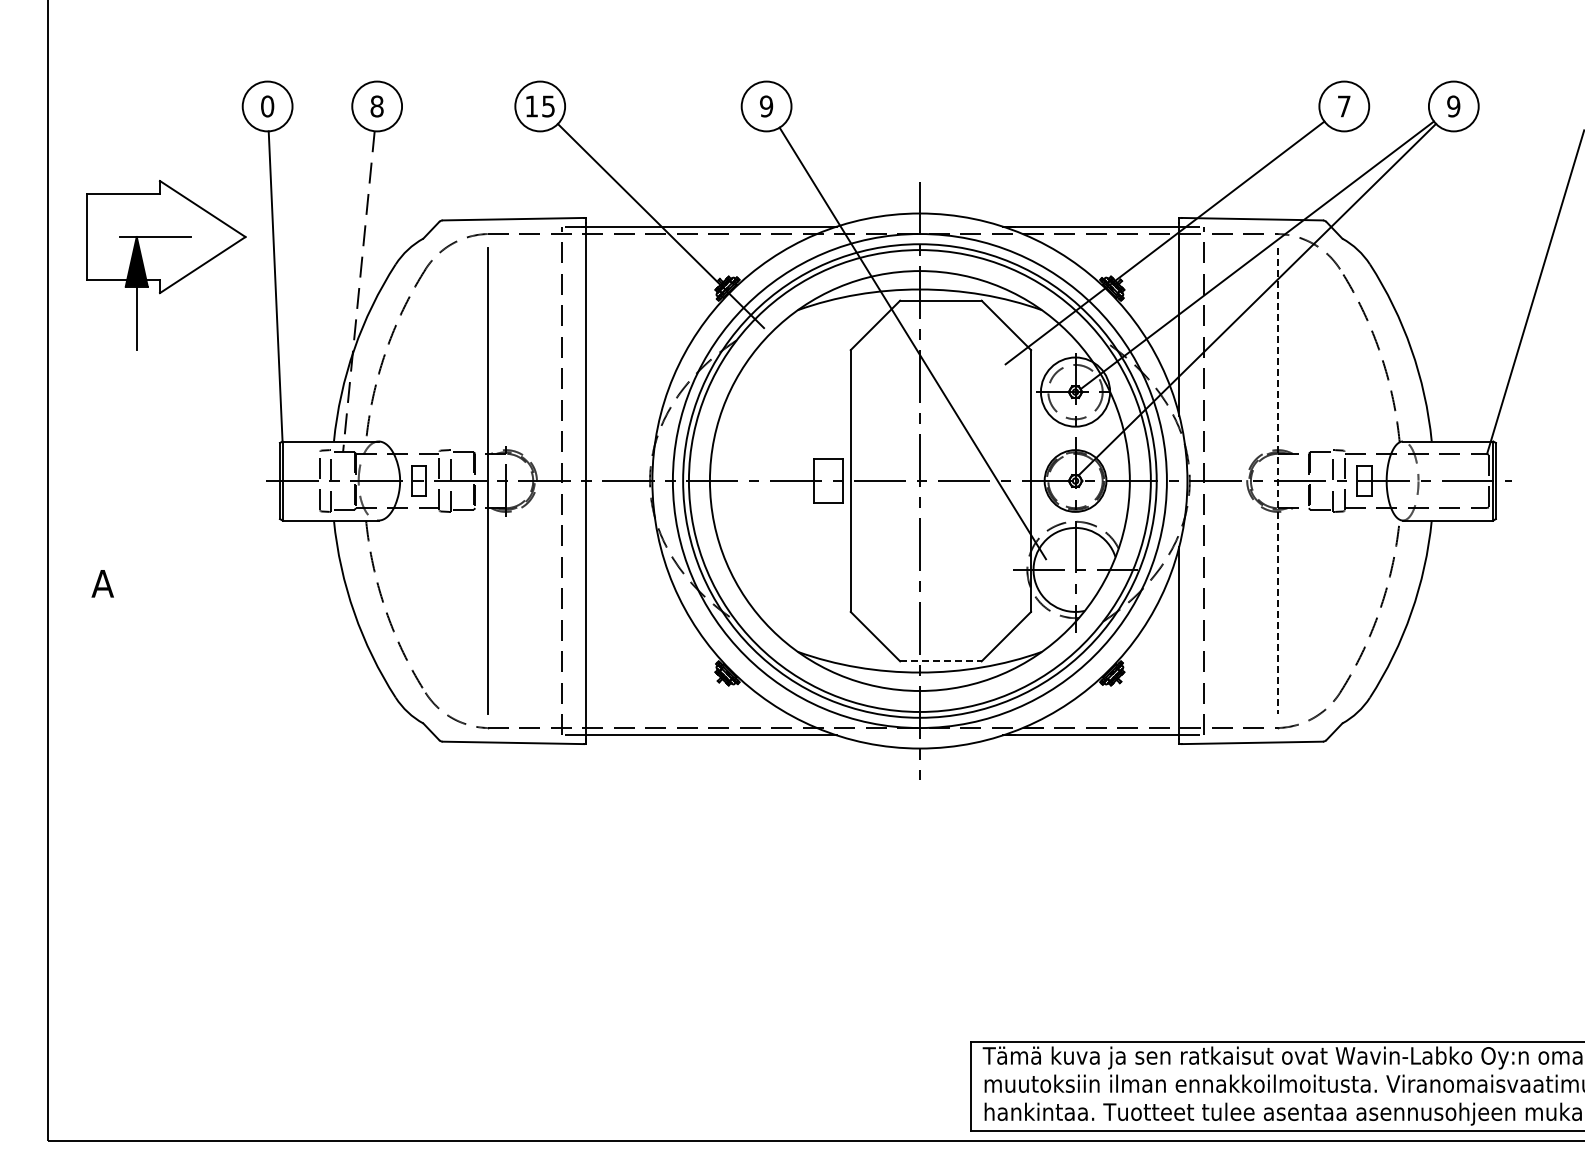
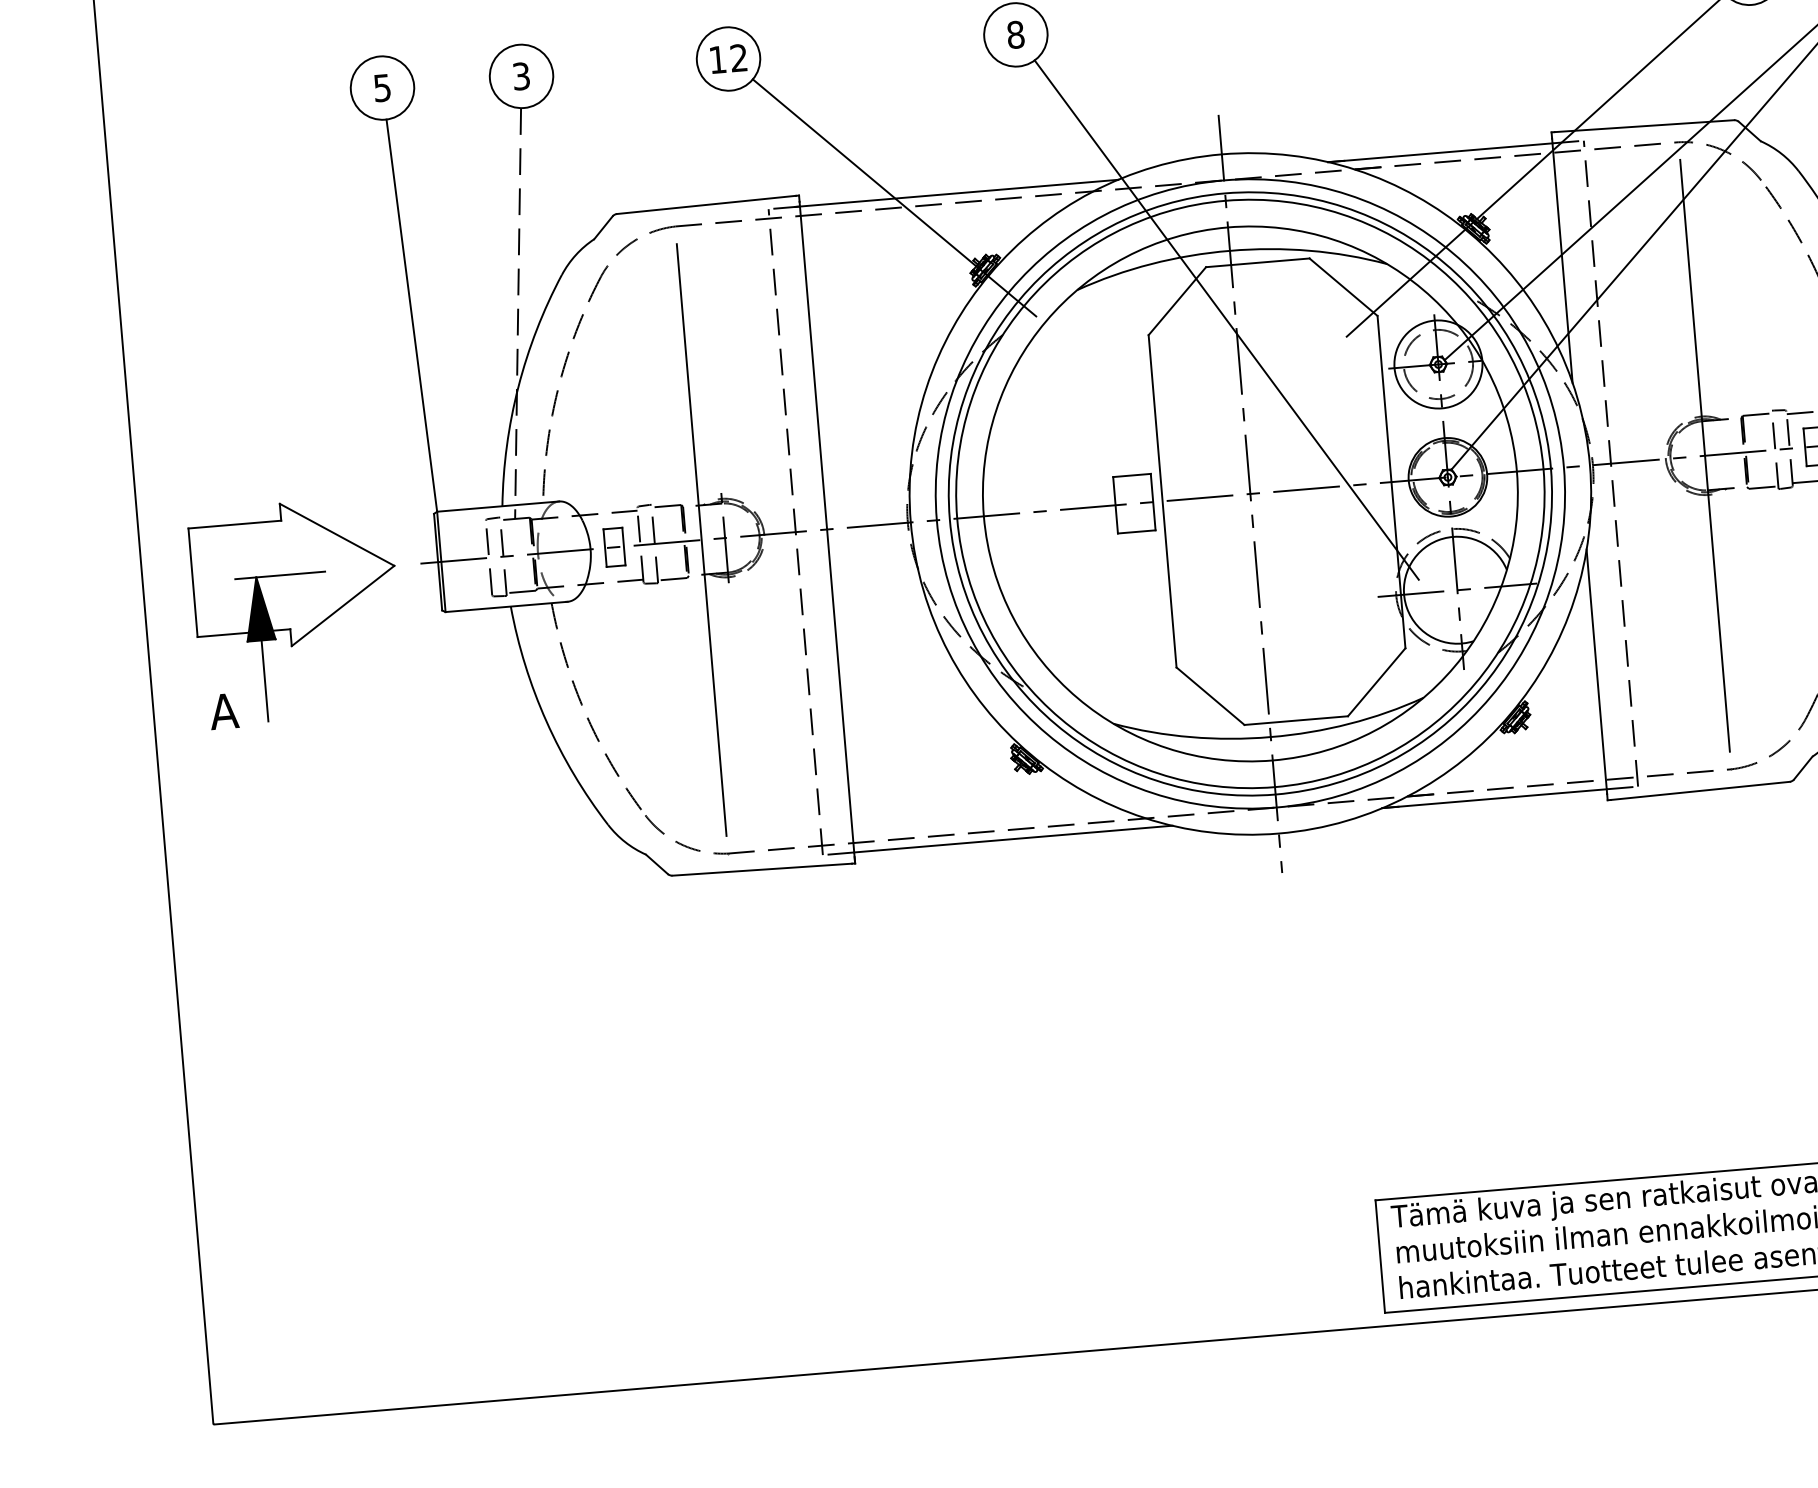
text: (267, 106) -> (382, 88), 0 -> 5
text: (376, 106) -> (520, 76), 8 -> 3
text: (548, 106) -> (739, 58), 15 -> 12
text: (766, 106) -> (1015, 34), 9 -> 8
part: (166, 265) -> (297, 610), moved
line: (1278, 481) -> (1705, 456), dashed -> solid
line: (940, 661) -> (1295, 720), dashed -> solid

